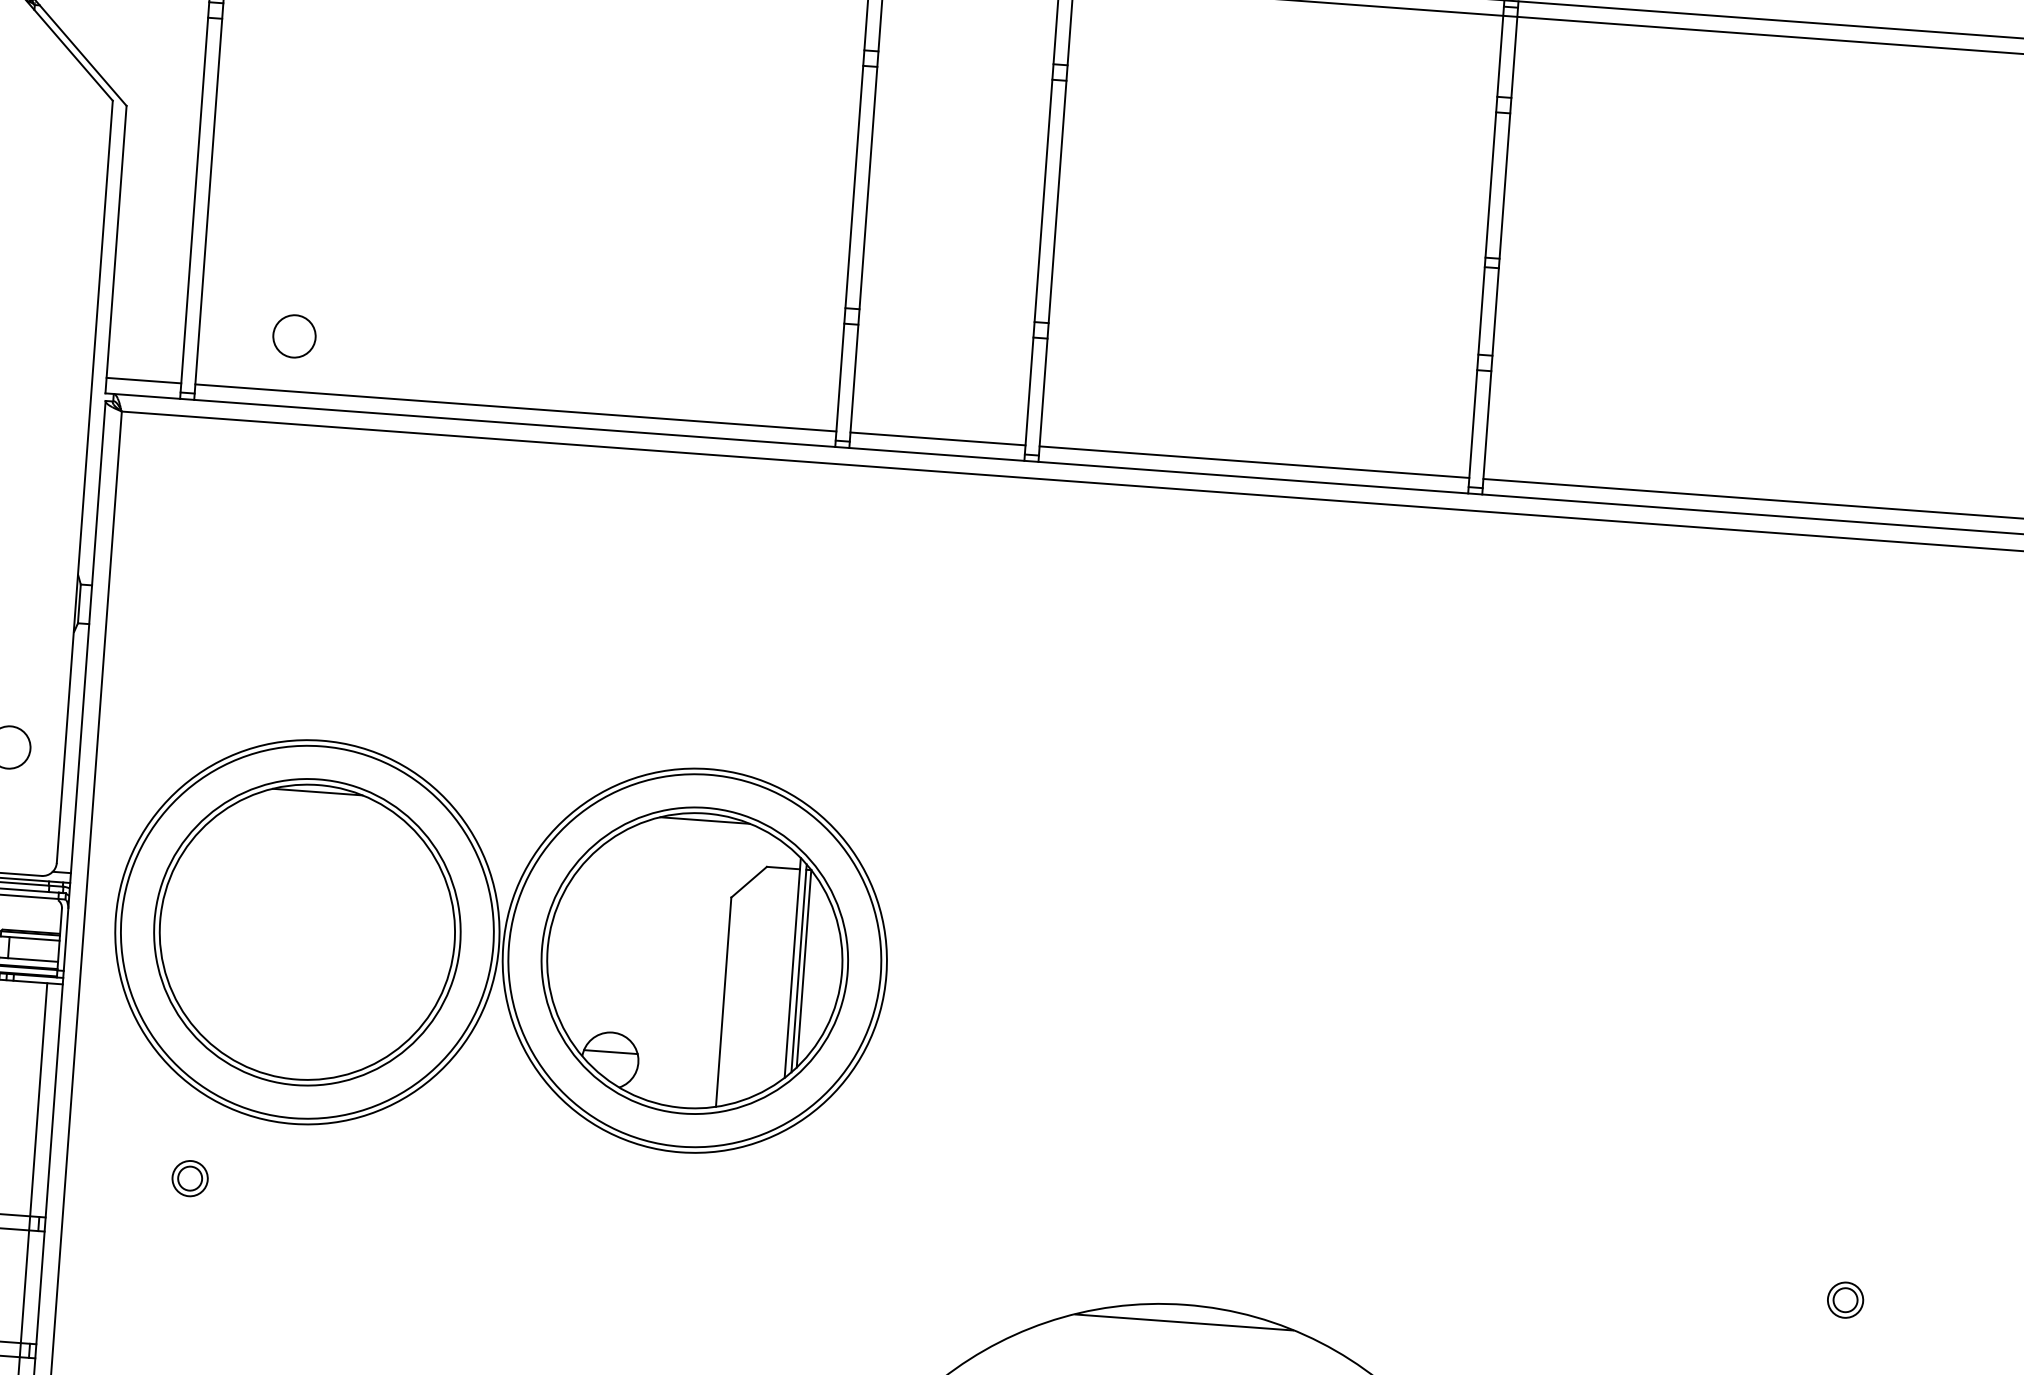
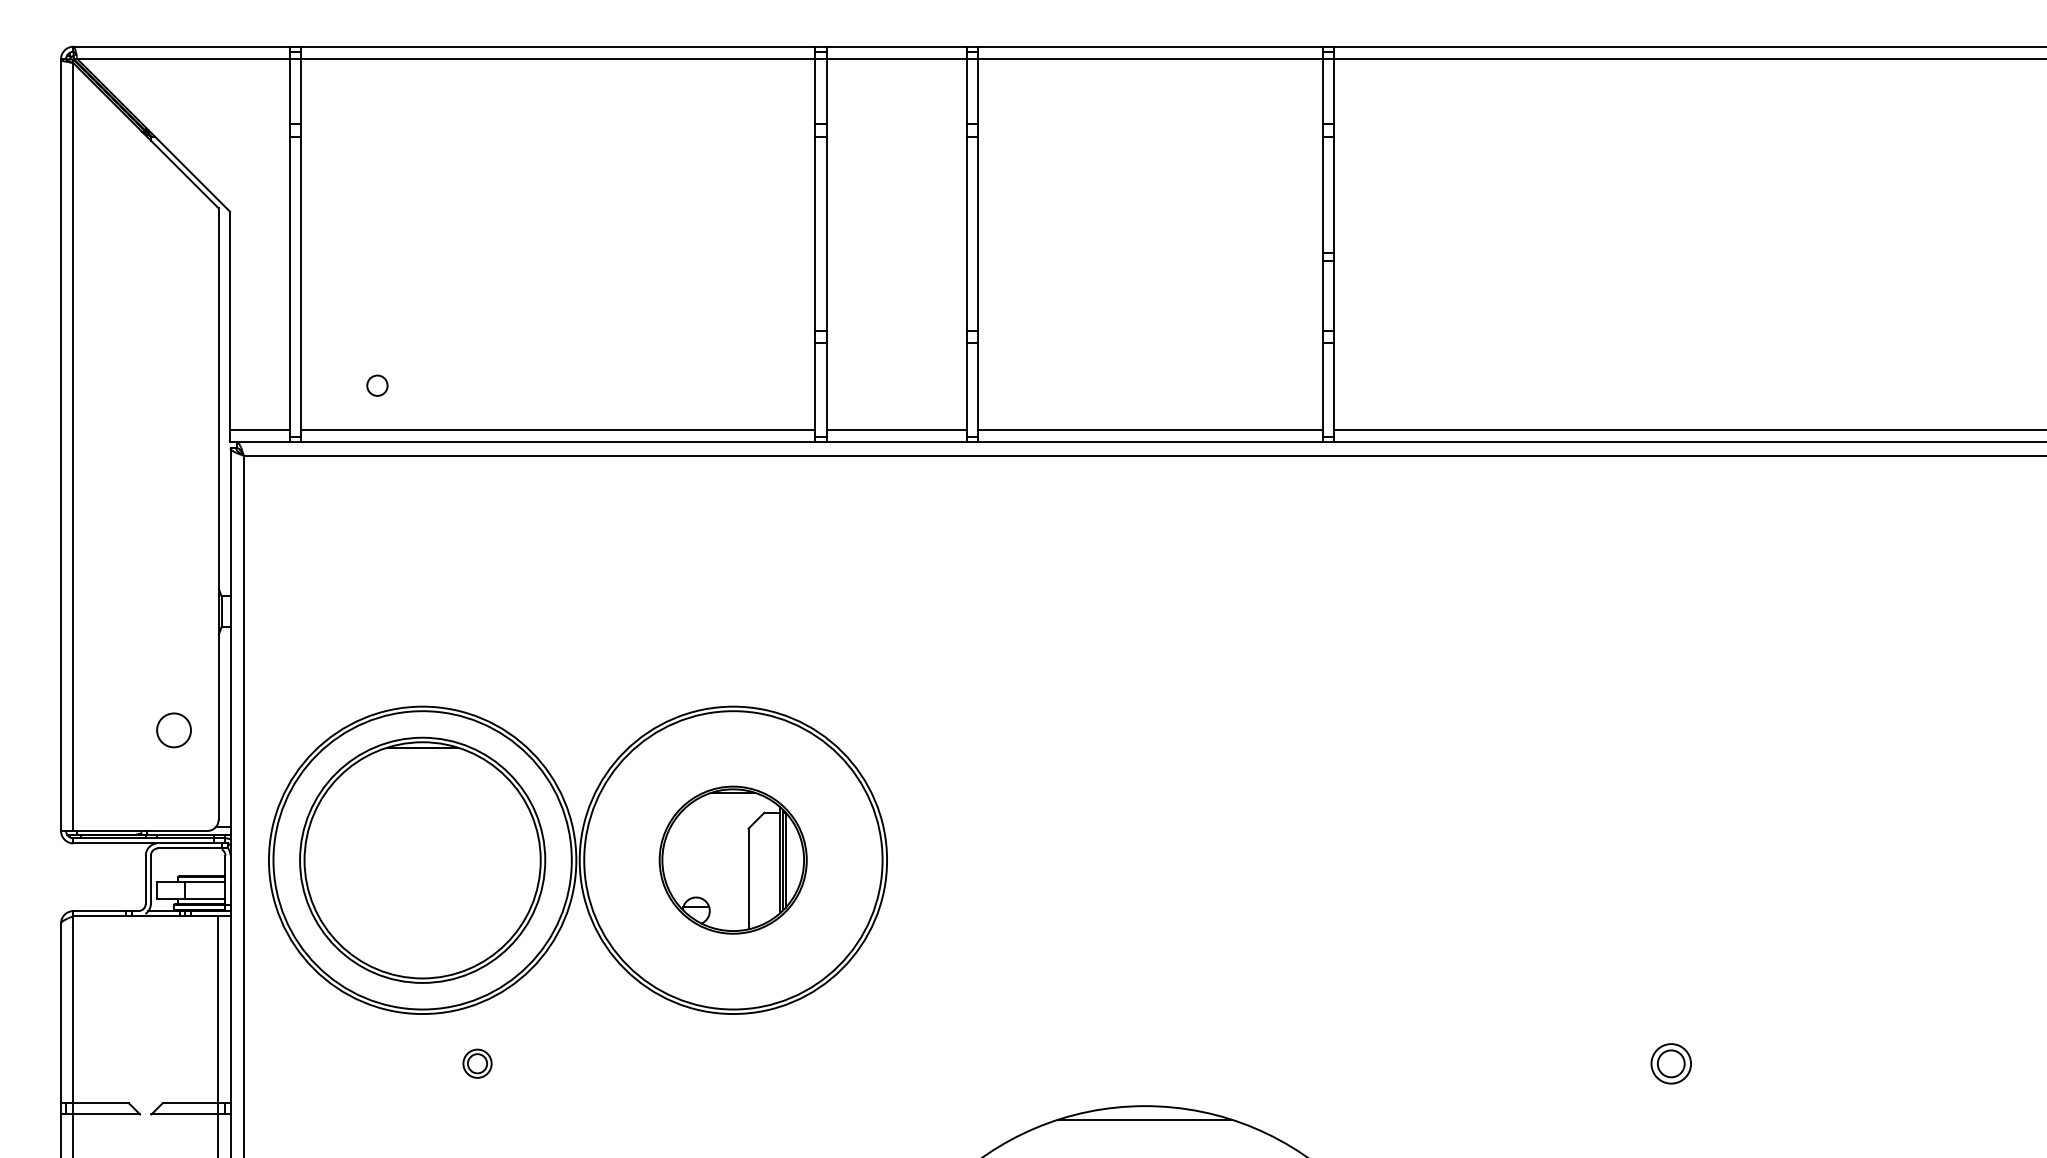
circle: (294, 336) -> (377, 385), size x0.6
part: (693, 959) -> (732, 859), size x0.6
part: (190, 1178) -> (477, 1063), moved
part: (1845, 1299) -> (1671, 1063), size x1.4

